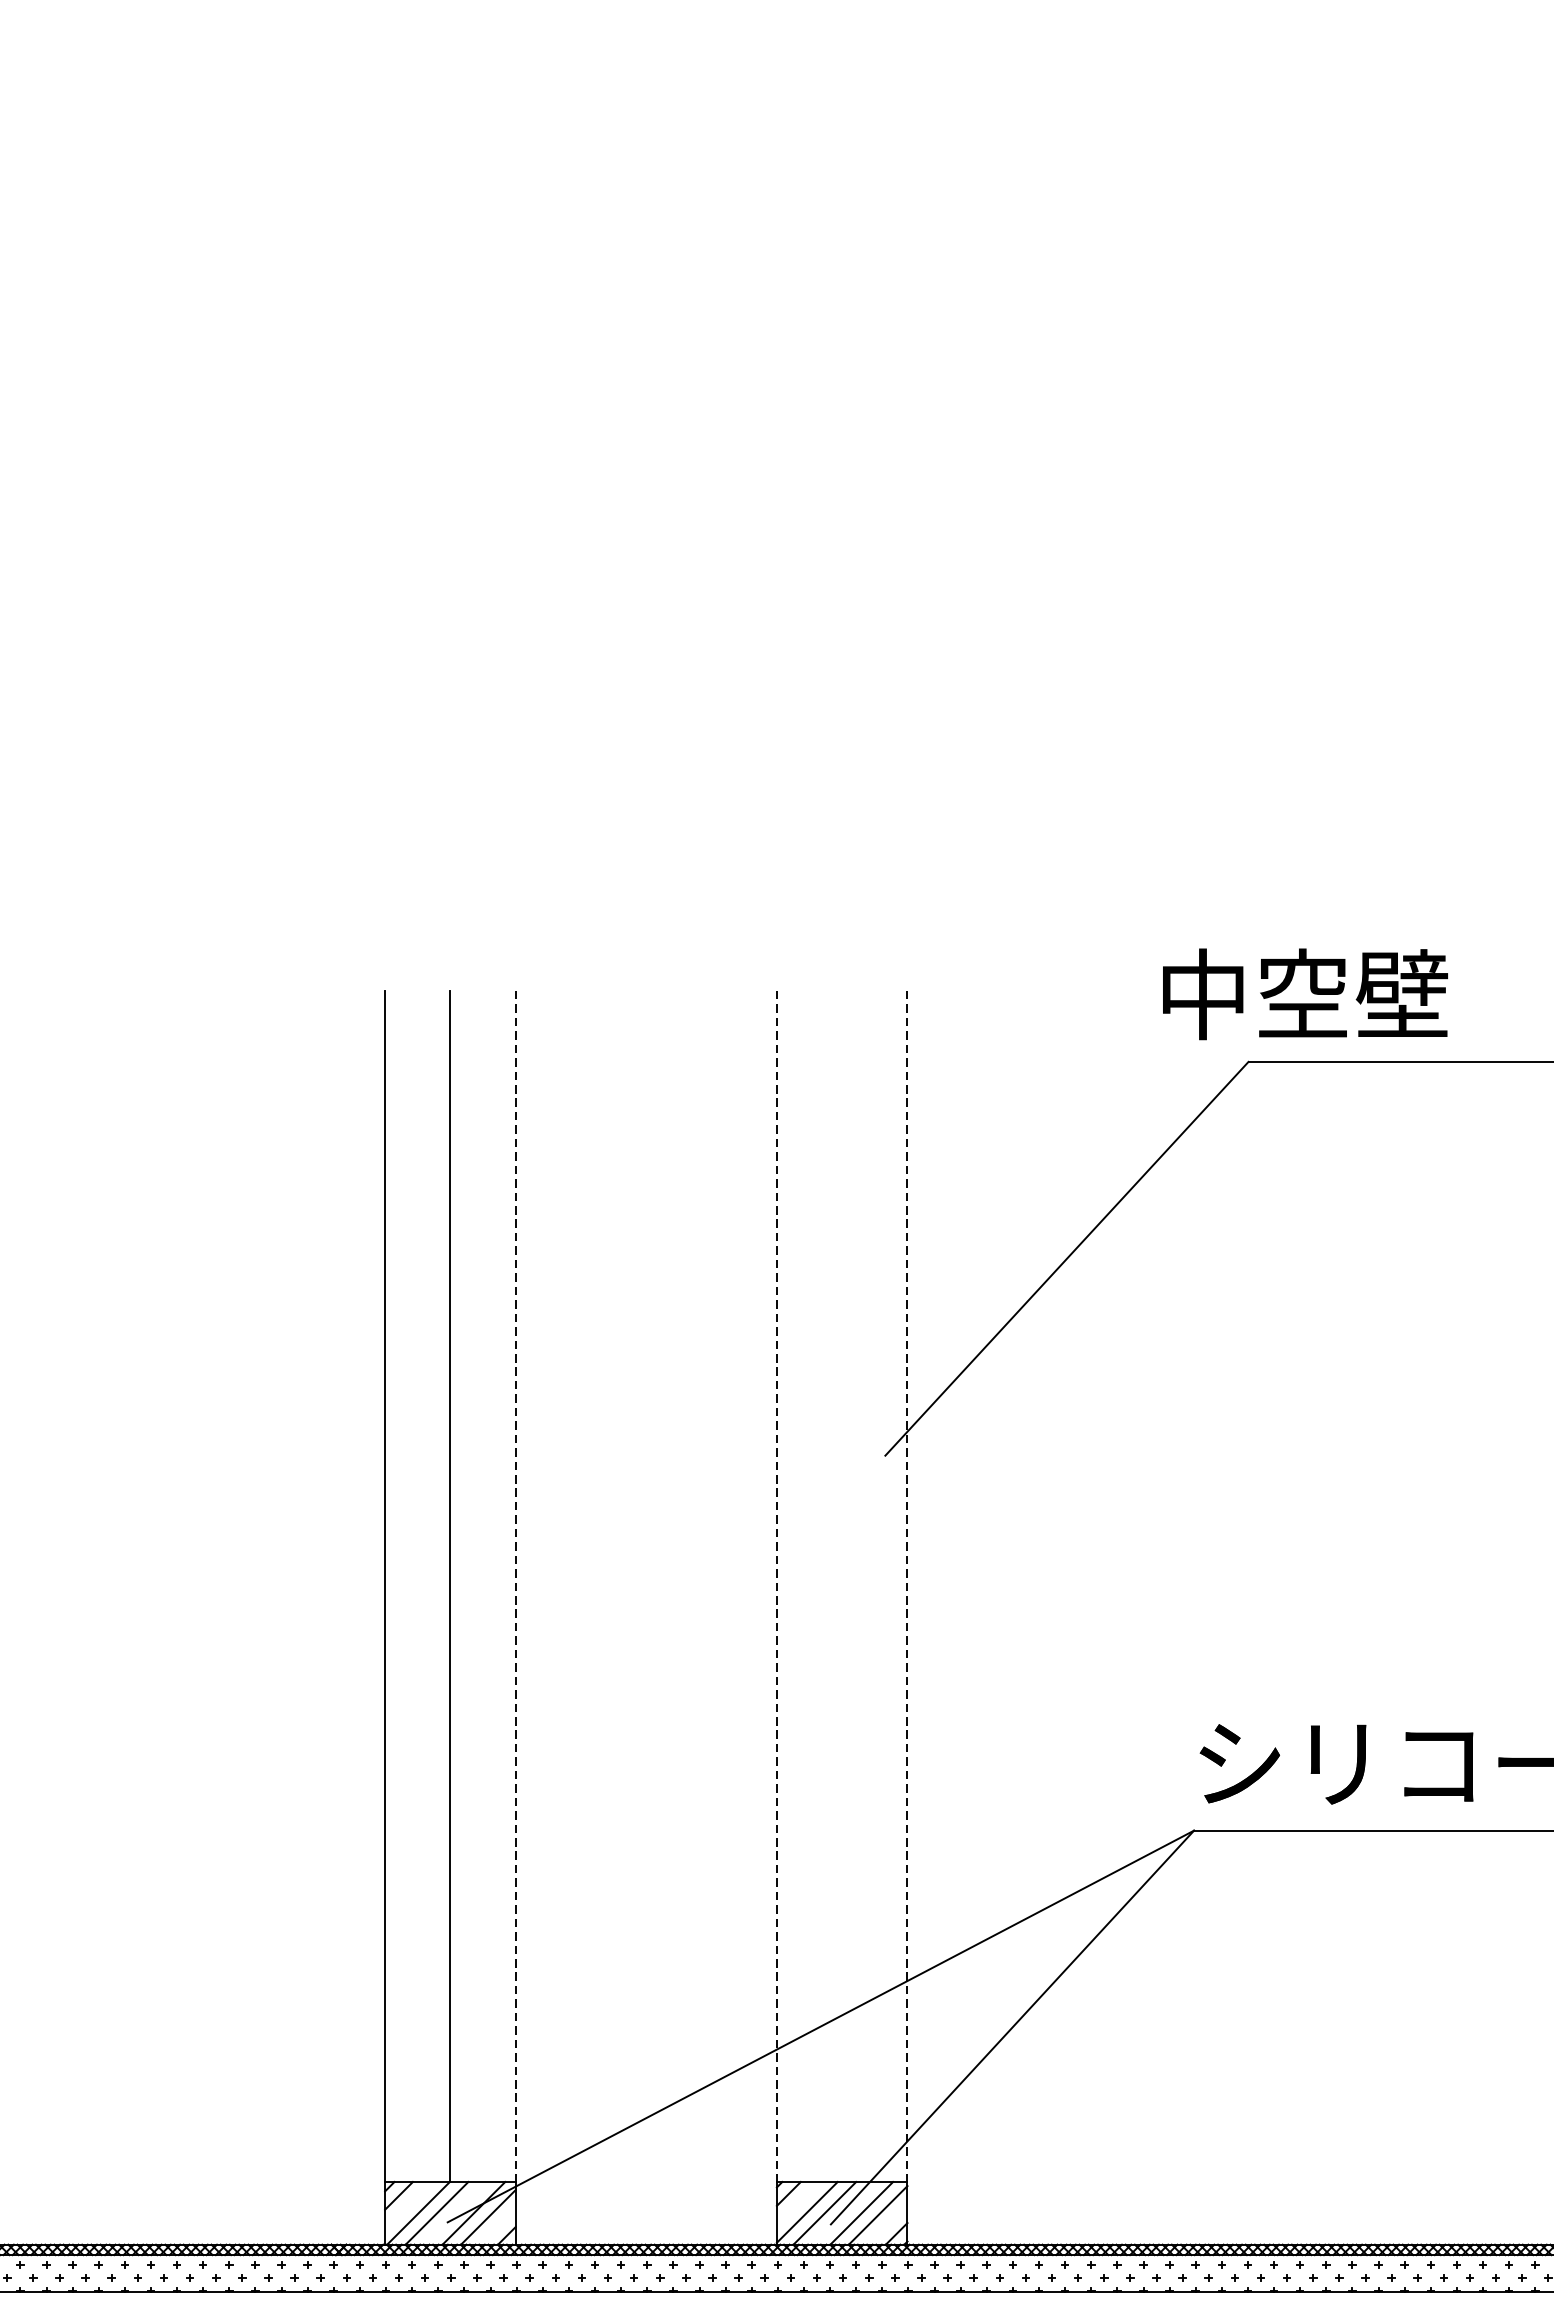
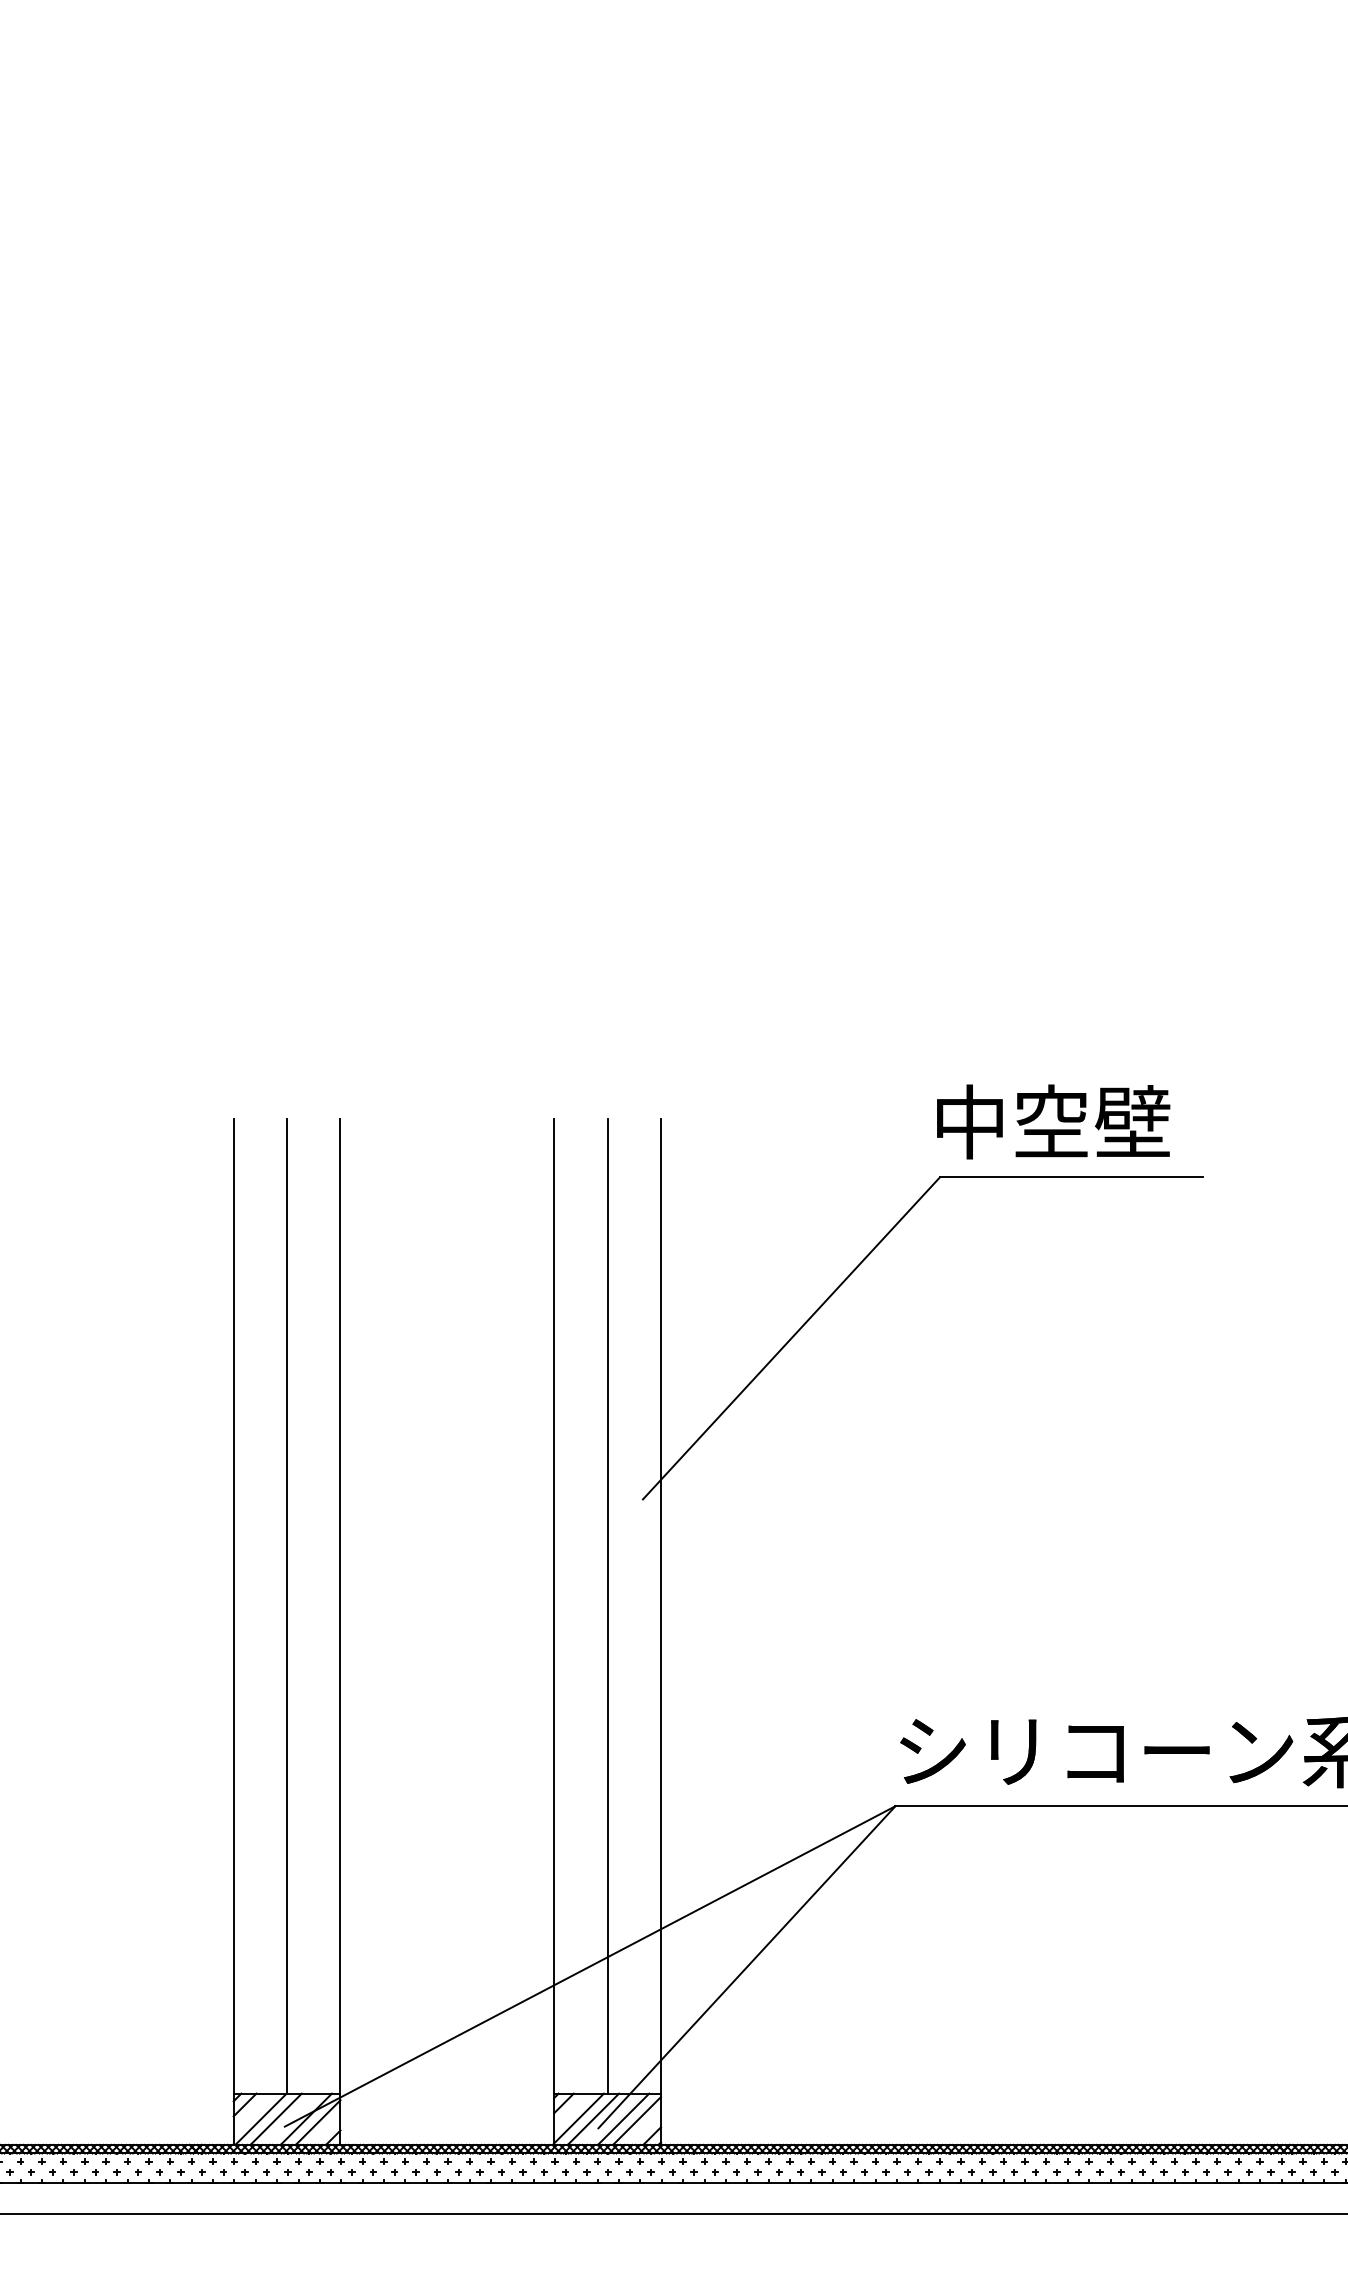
text: (1305, 993) -> (1053, 1121), moved
line: (515, 1586) -> (340, 1606), dashed -> solid
line: (777, 1586) -> (554, 1606), dashed -> solid
line: (842, 1586) -> (607, 1606), added
line: (908, 1586) -> (661, 1606), dashed -> solid

